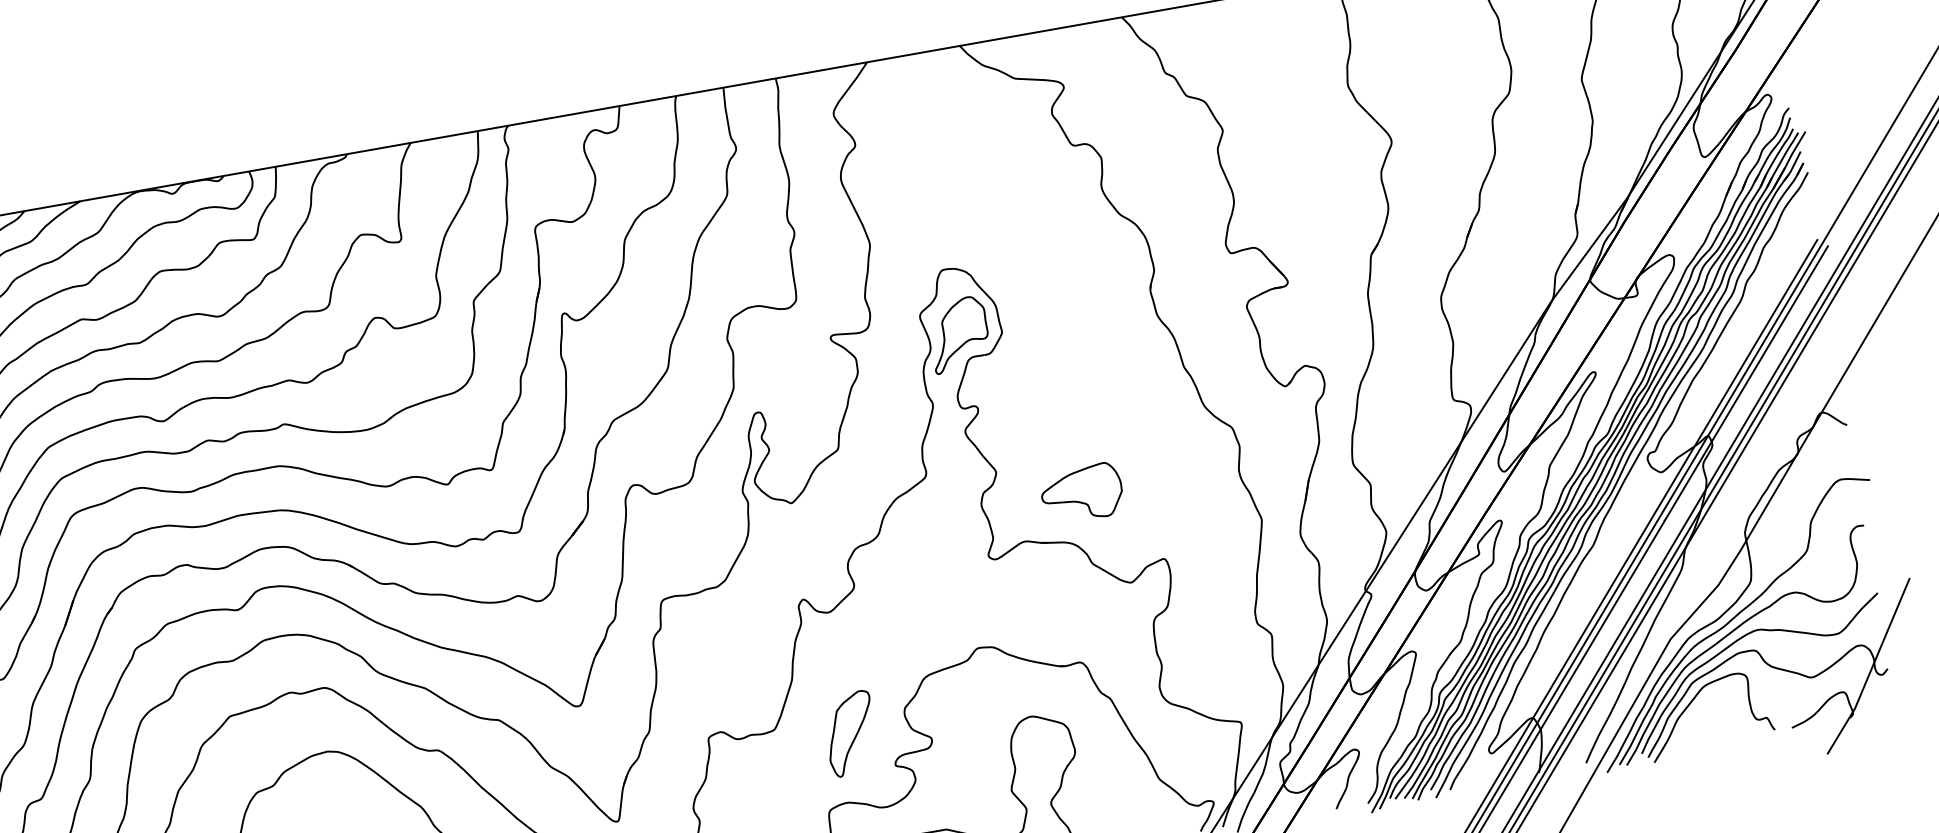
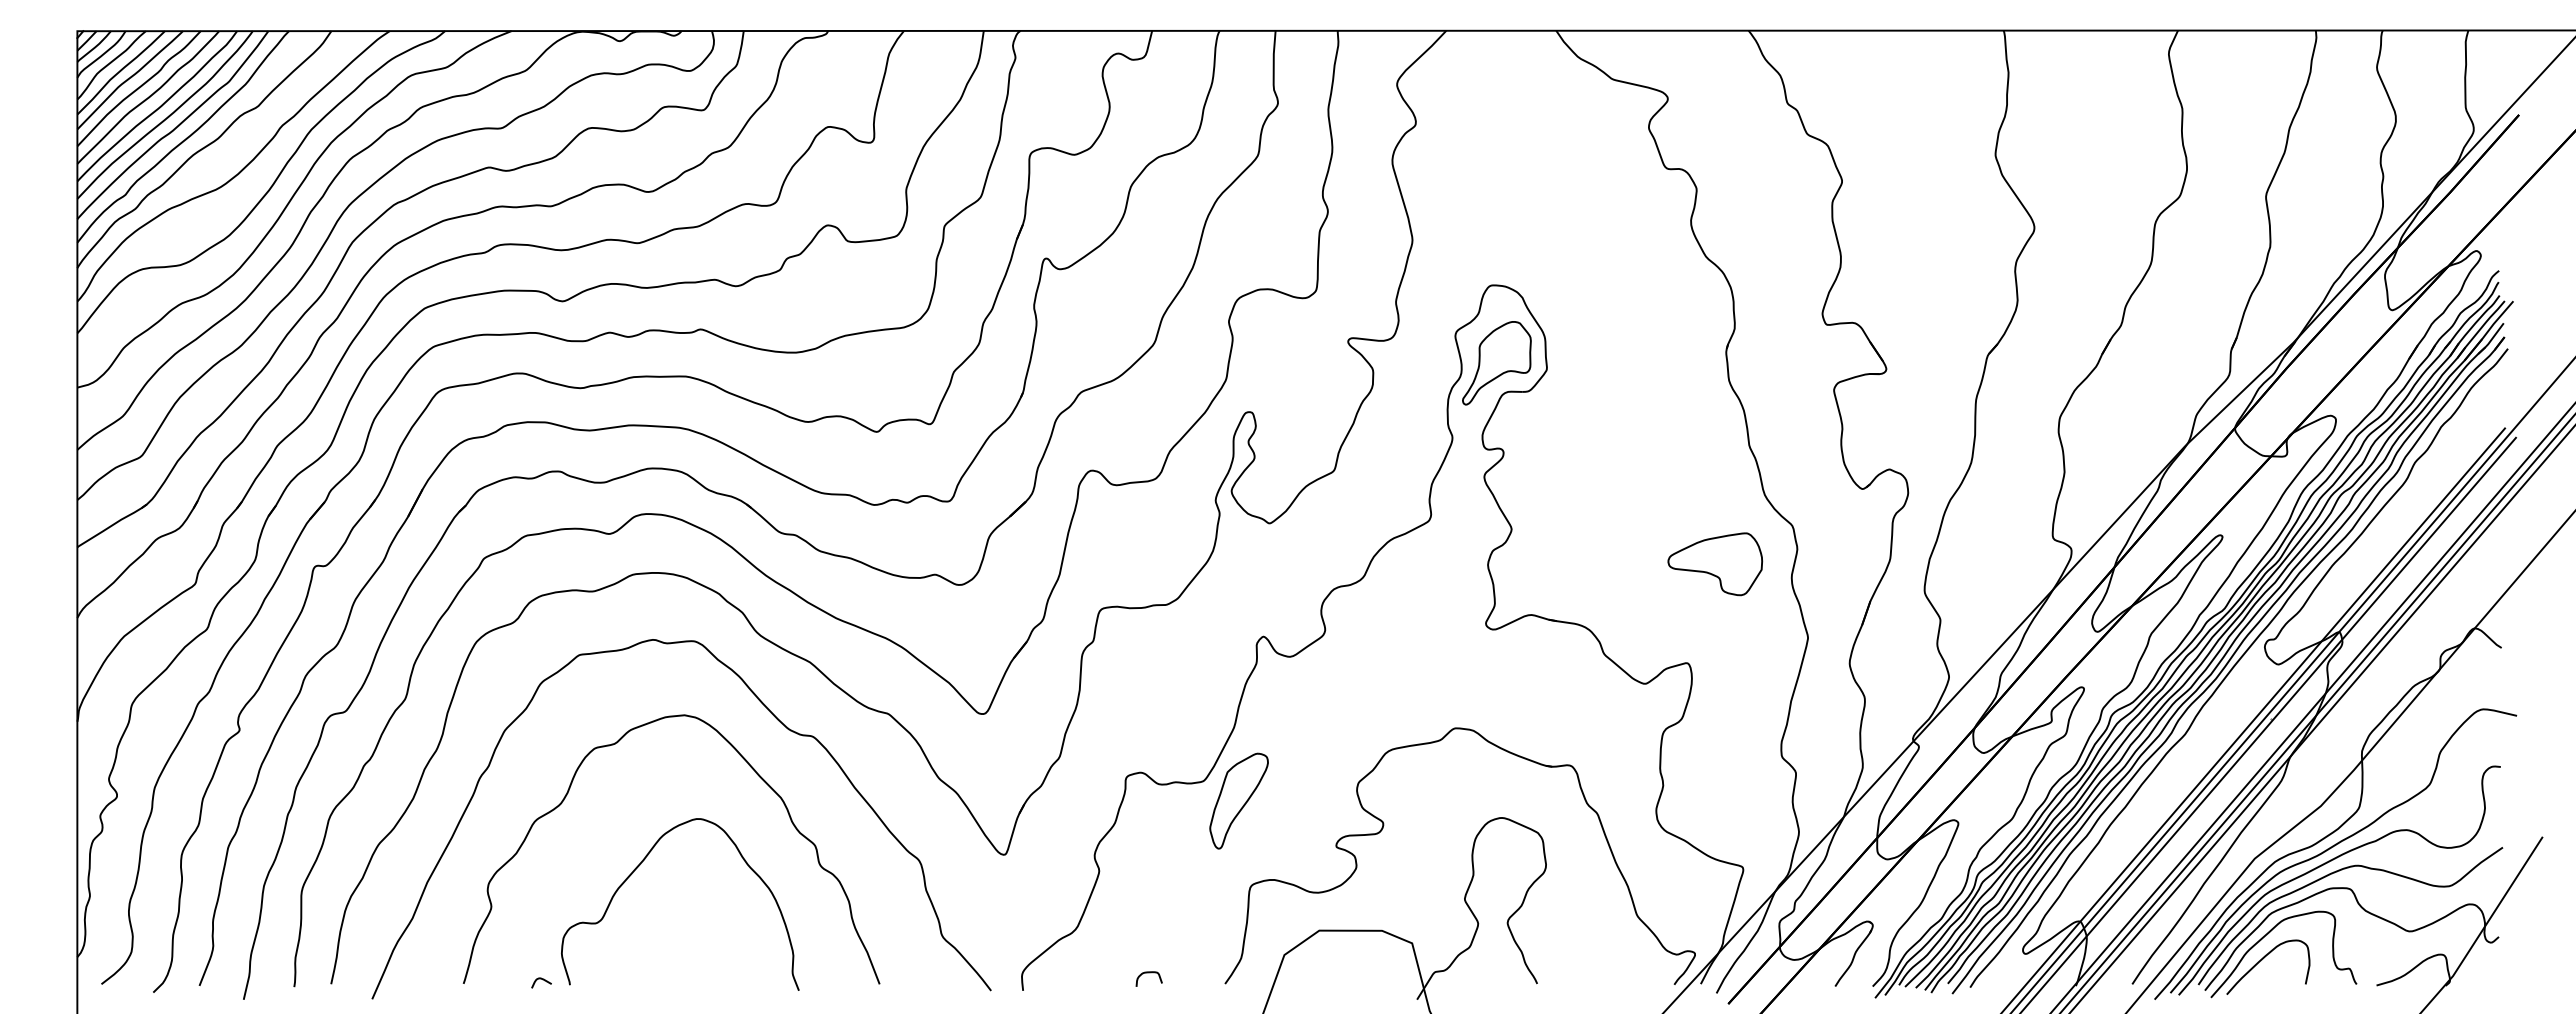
part: (1082, 493) -> (1715, 564), moved
curve: (1692, 723) -> (2262, 960), added
part: (850, 733) -> (1238, 800), moved

